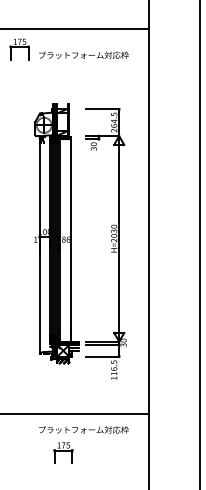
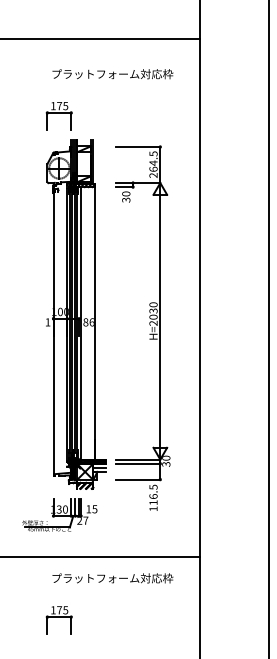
part: (19, 49) -> (58, 116), moved
part: (44, 382) -> (59, 514), added
part: (62, 453) -> (58, 620), moved

